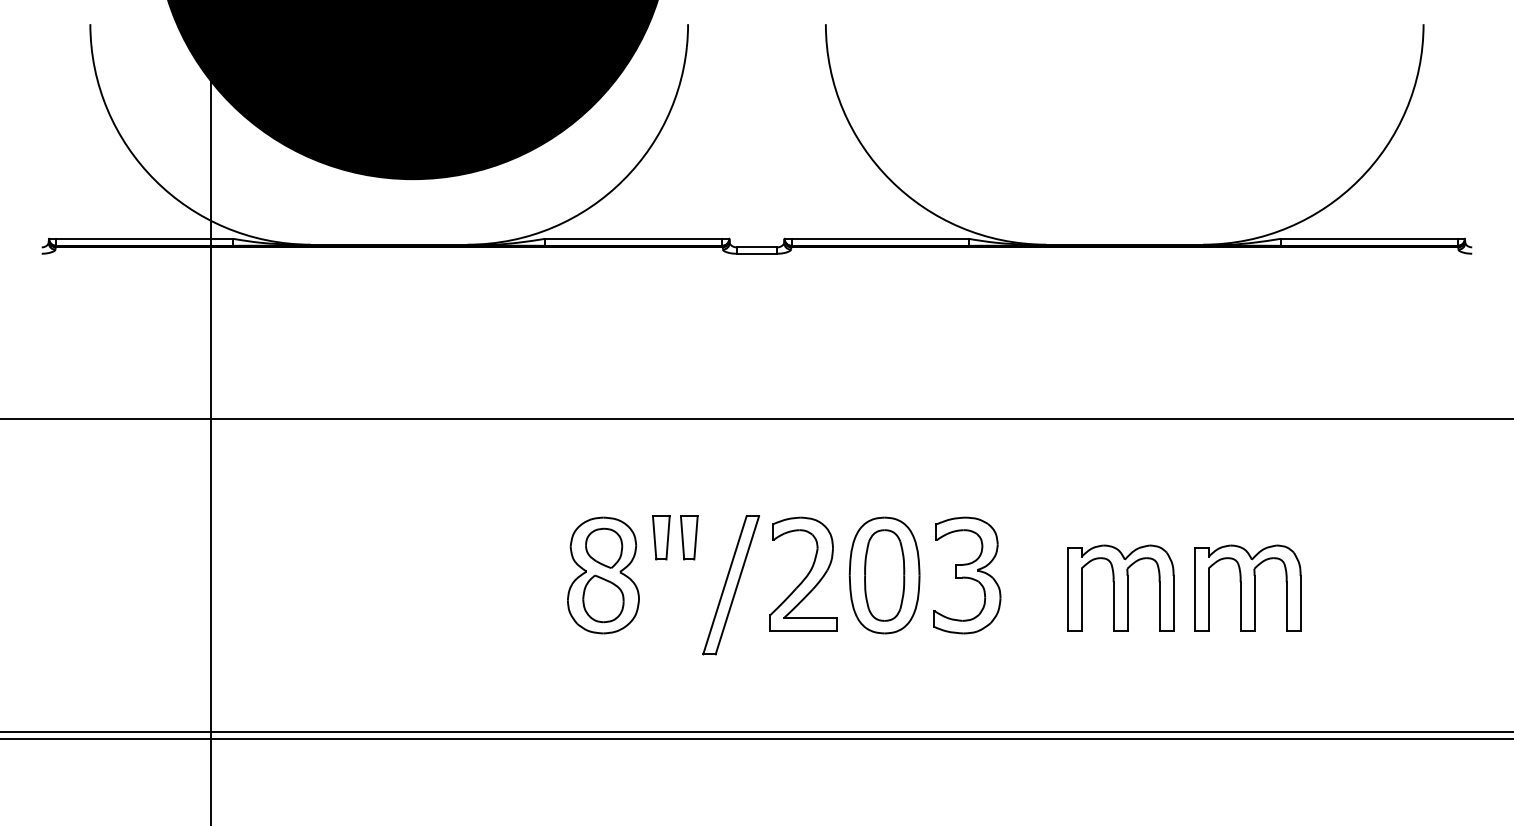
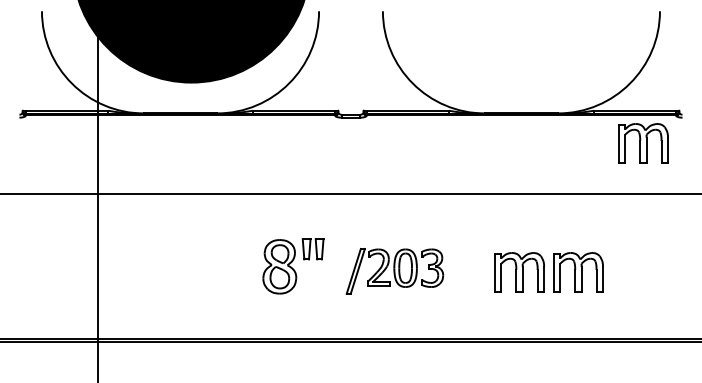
part: (1388, 309) -> (643, 143), added
part: (850, 585) -> (394, 271), size x0.7

